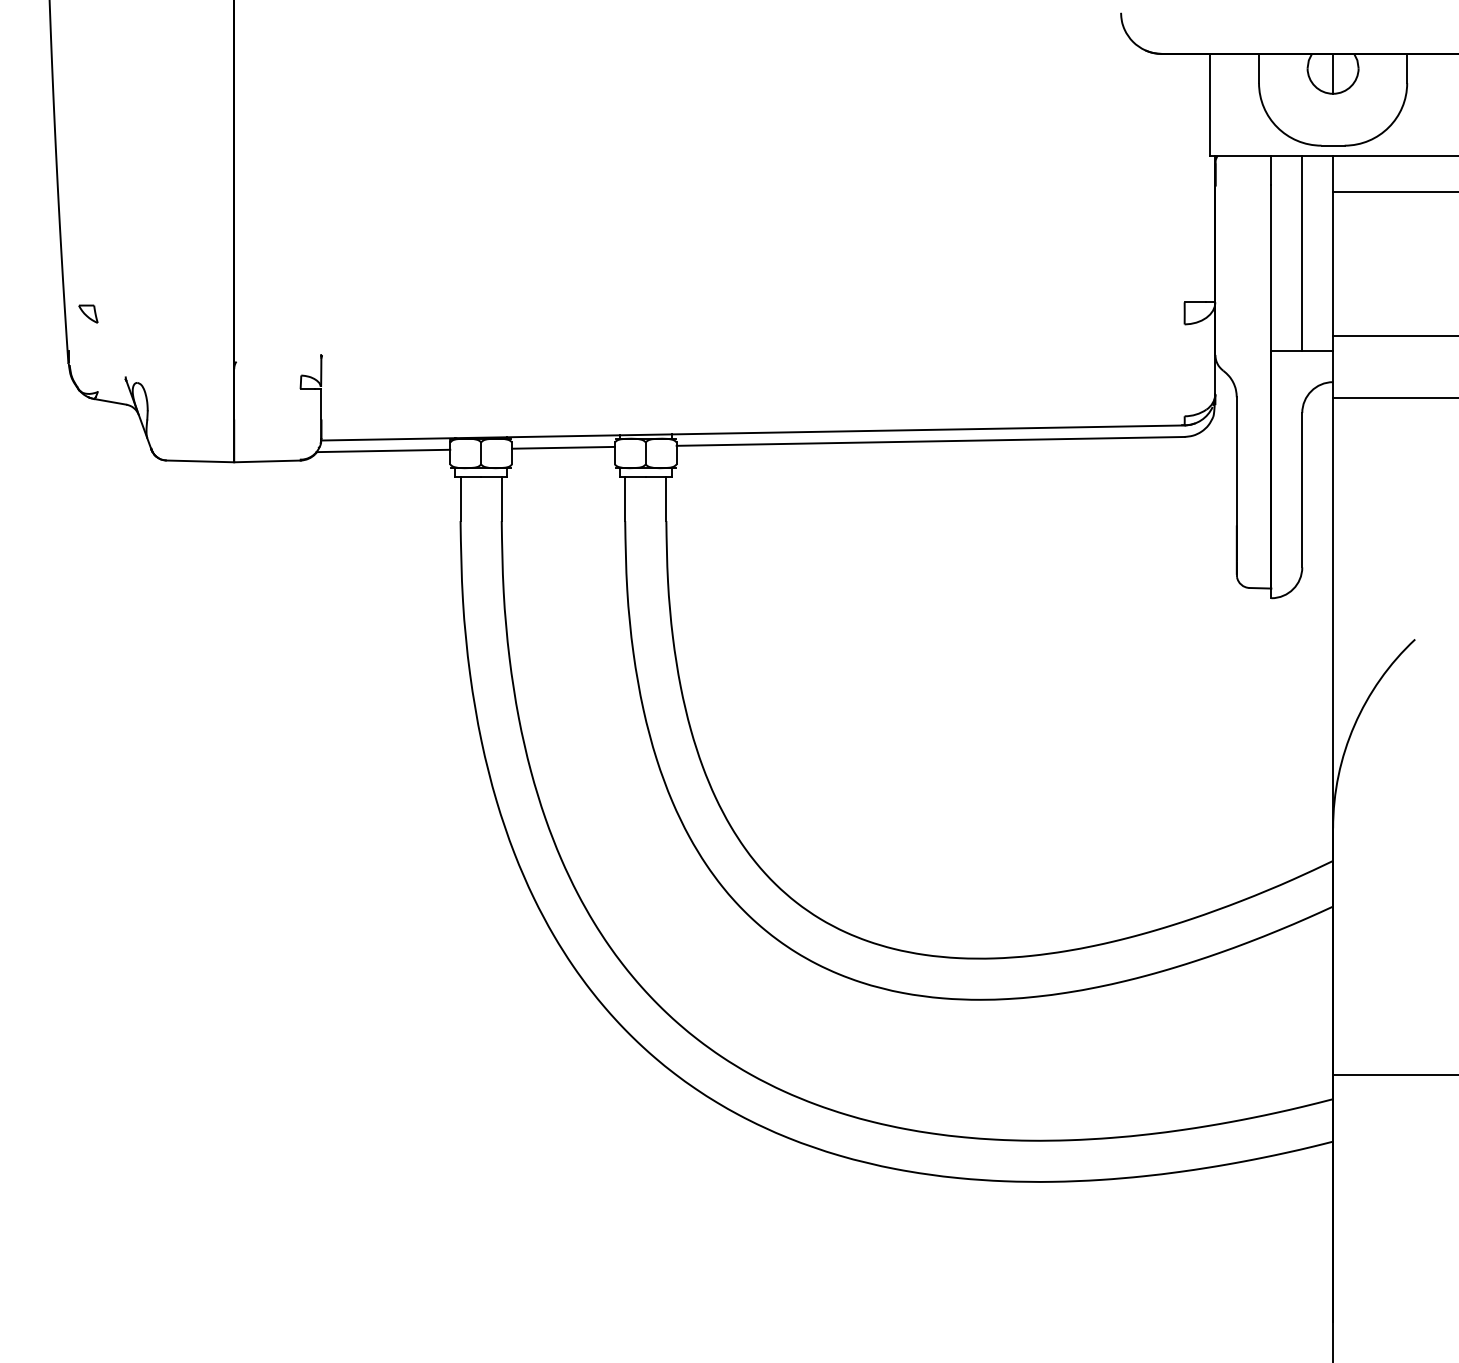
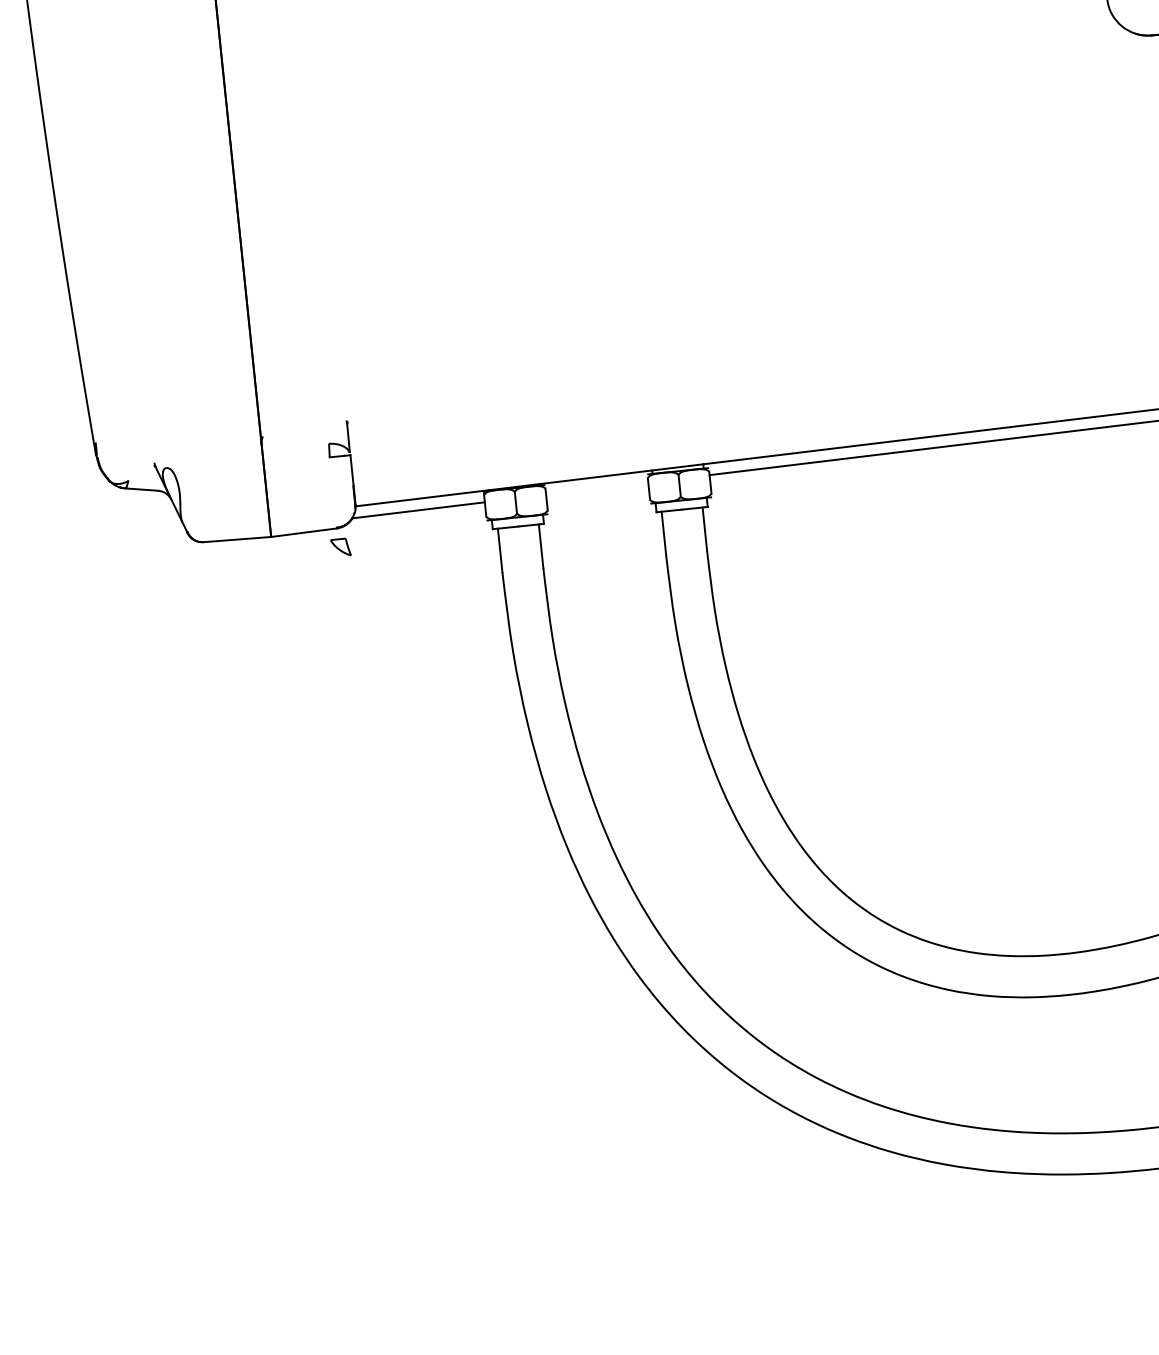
part: (88, 313) -> (340, 547), moved
line: (563, 447) -> (597, 488), removed

